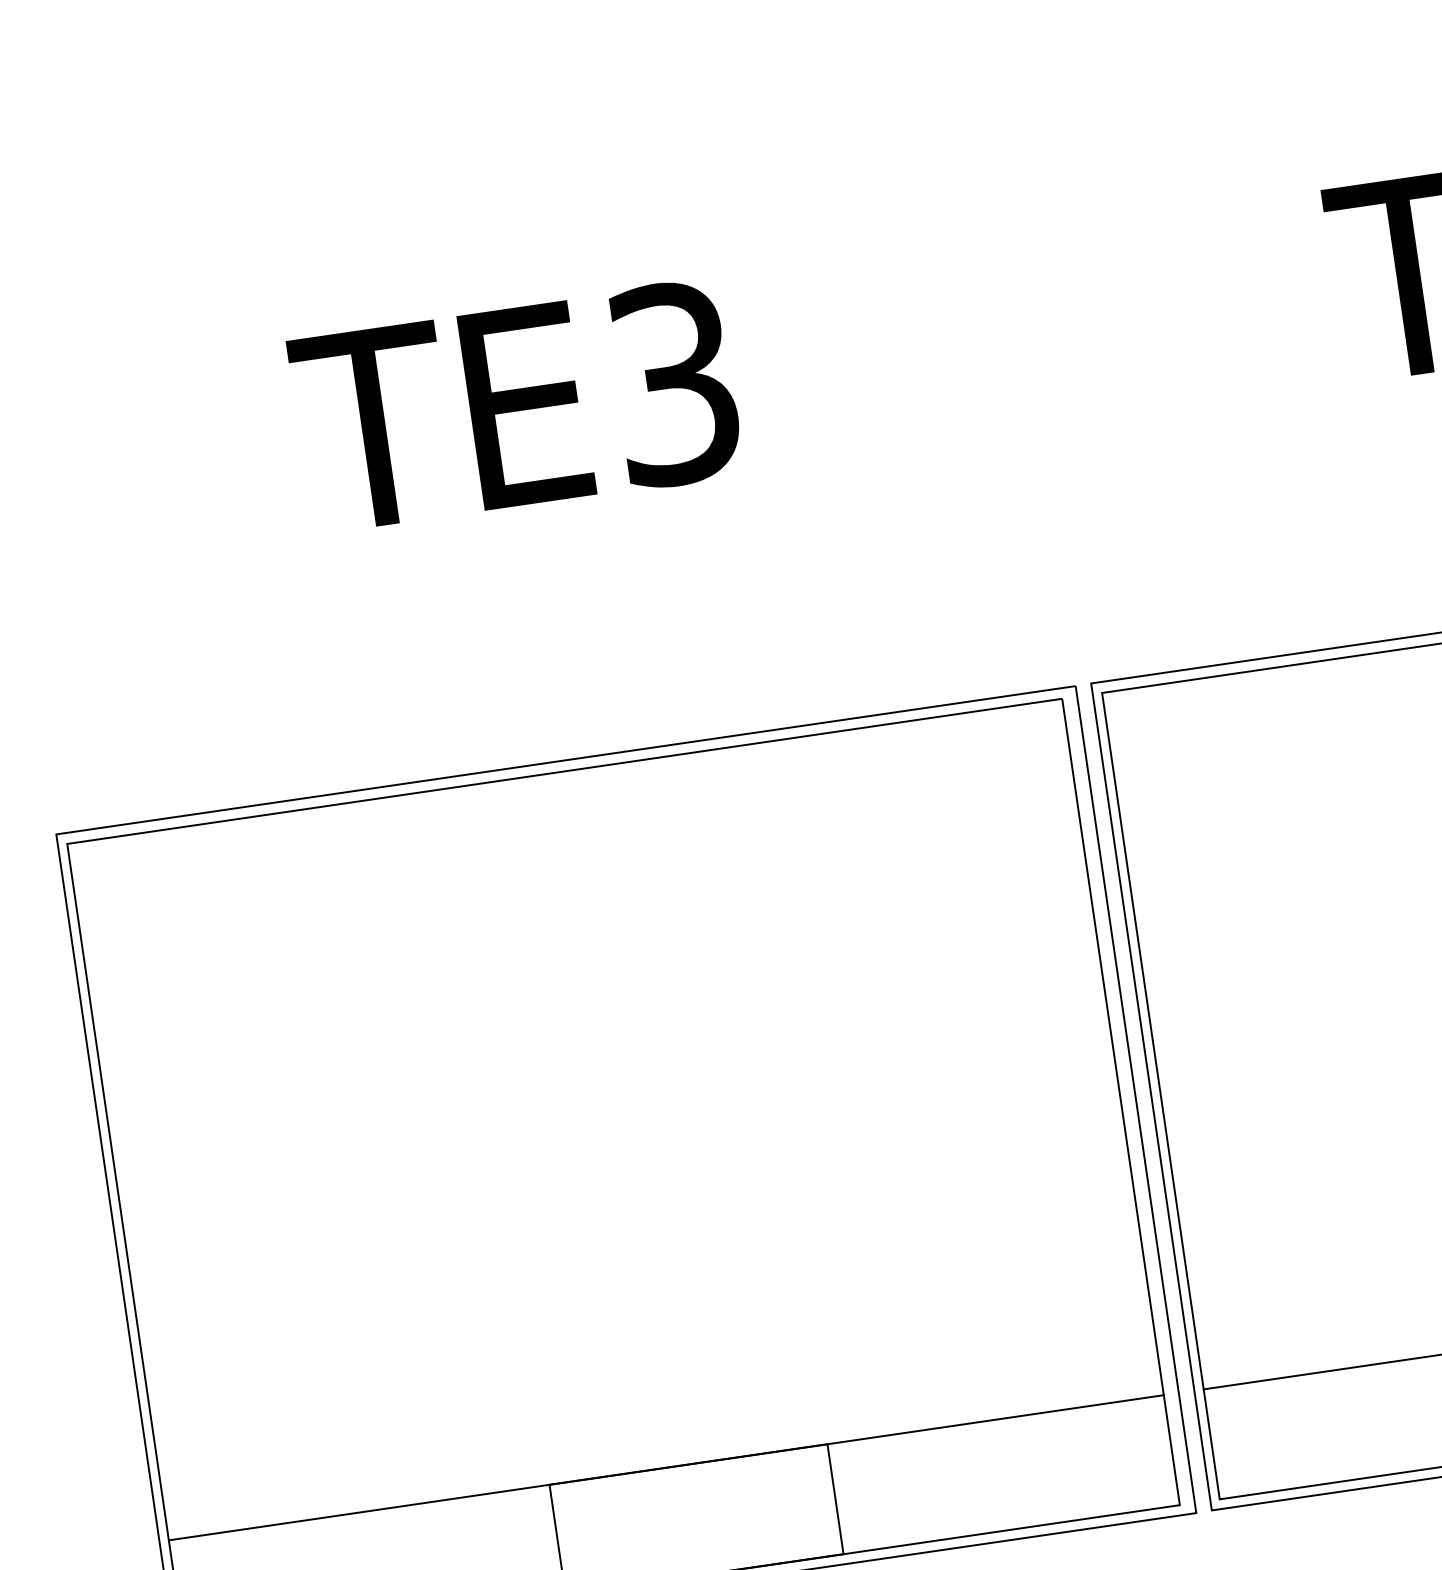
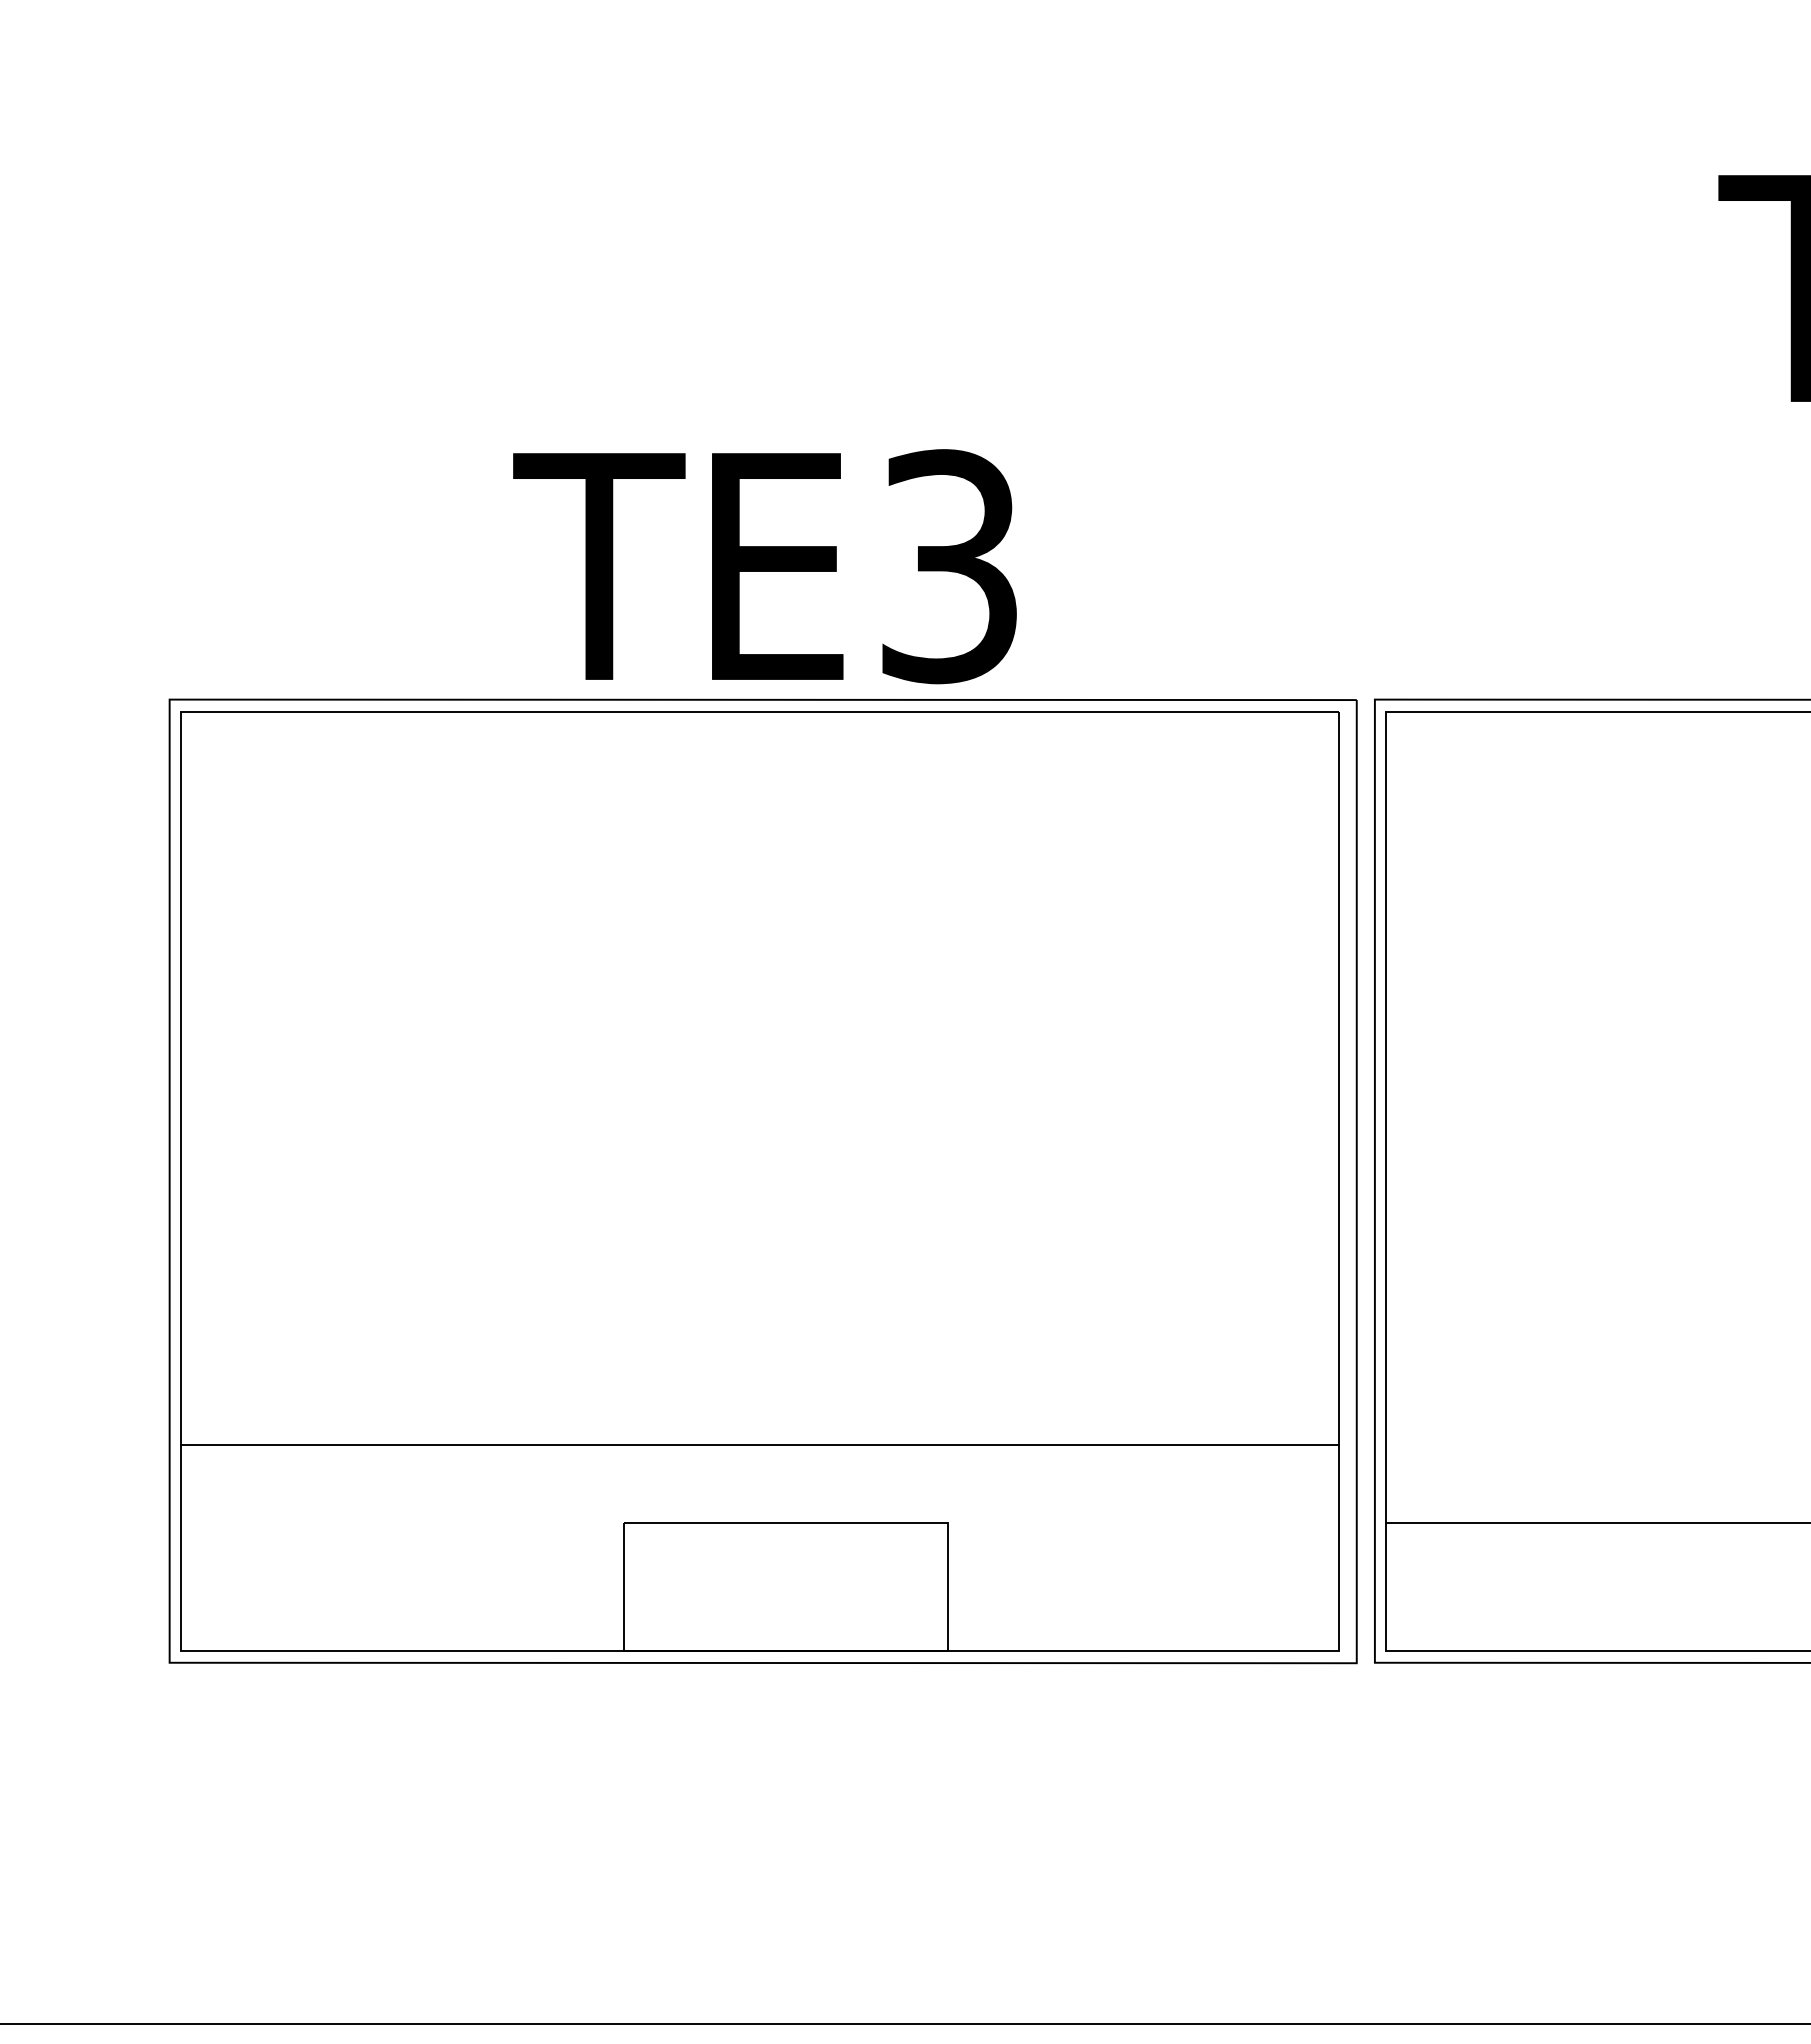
text: (515, 406) -> (764, 566), moved
line: (665, 1467) -> (759, 1445), moved

